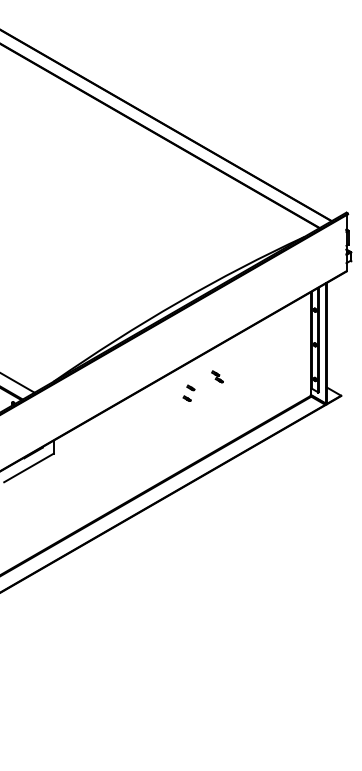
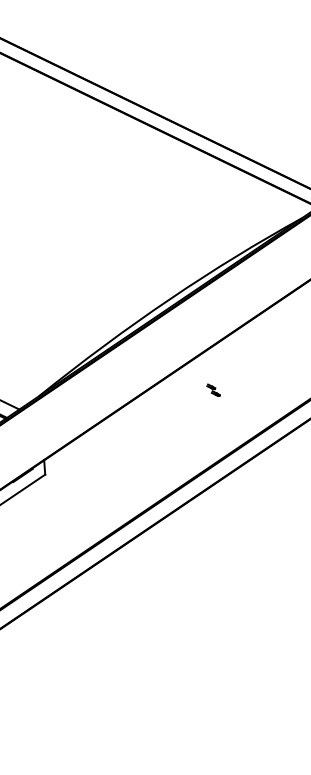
part: (217, 376) -> (213, 389), moved
part: (188, 392) -> (187, 397), removed

